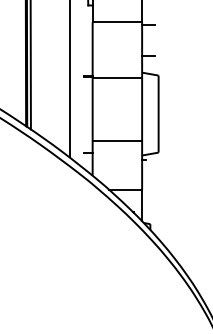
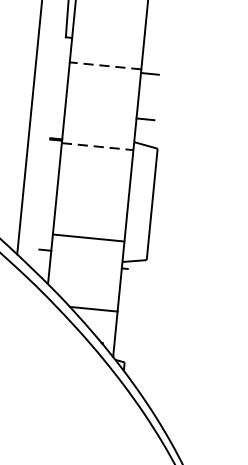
line: (117, 22) -> (105, 66), solid -> dashed
line: (117, 78) -> (97, 147), solid -> dashed

